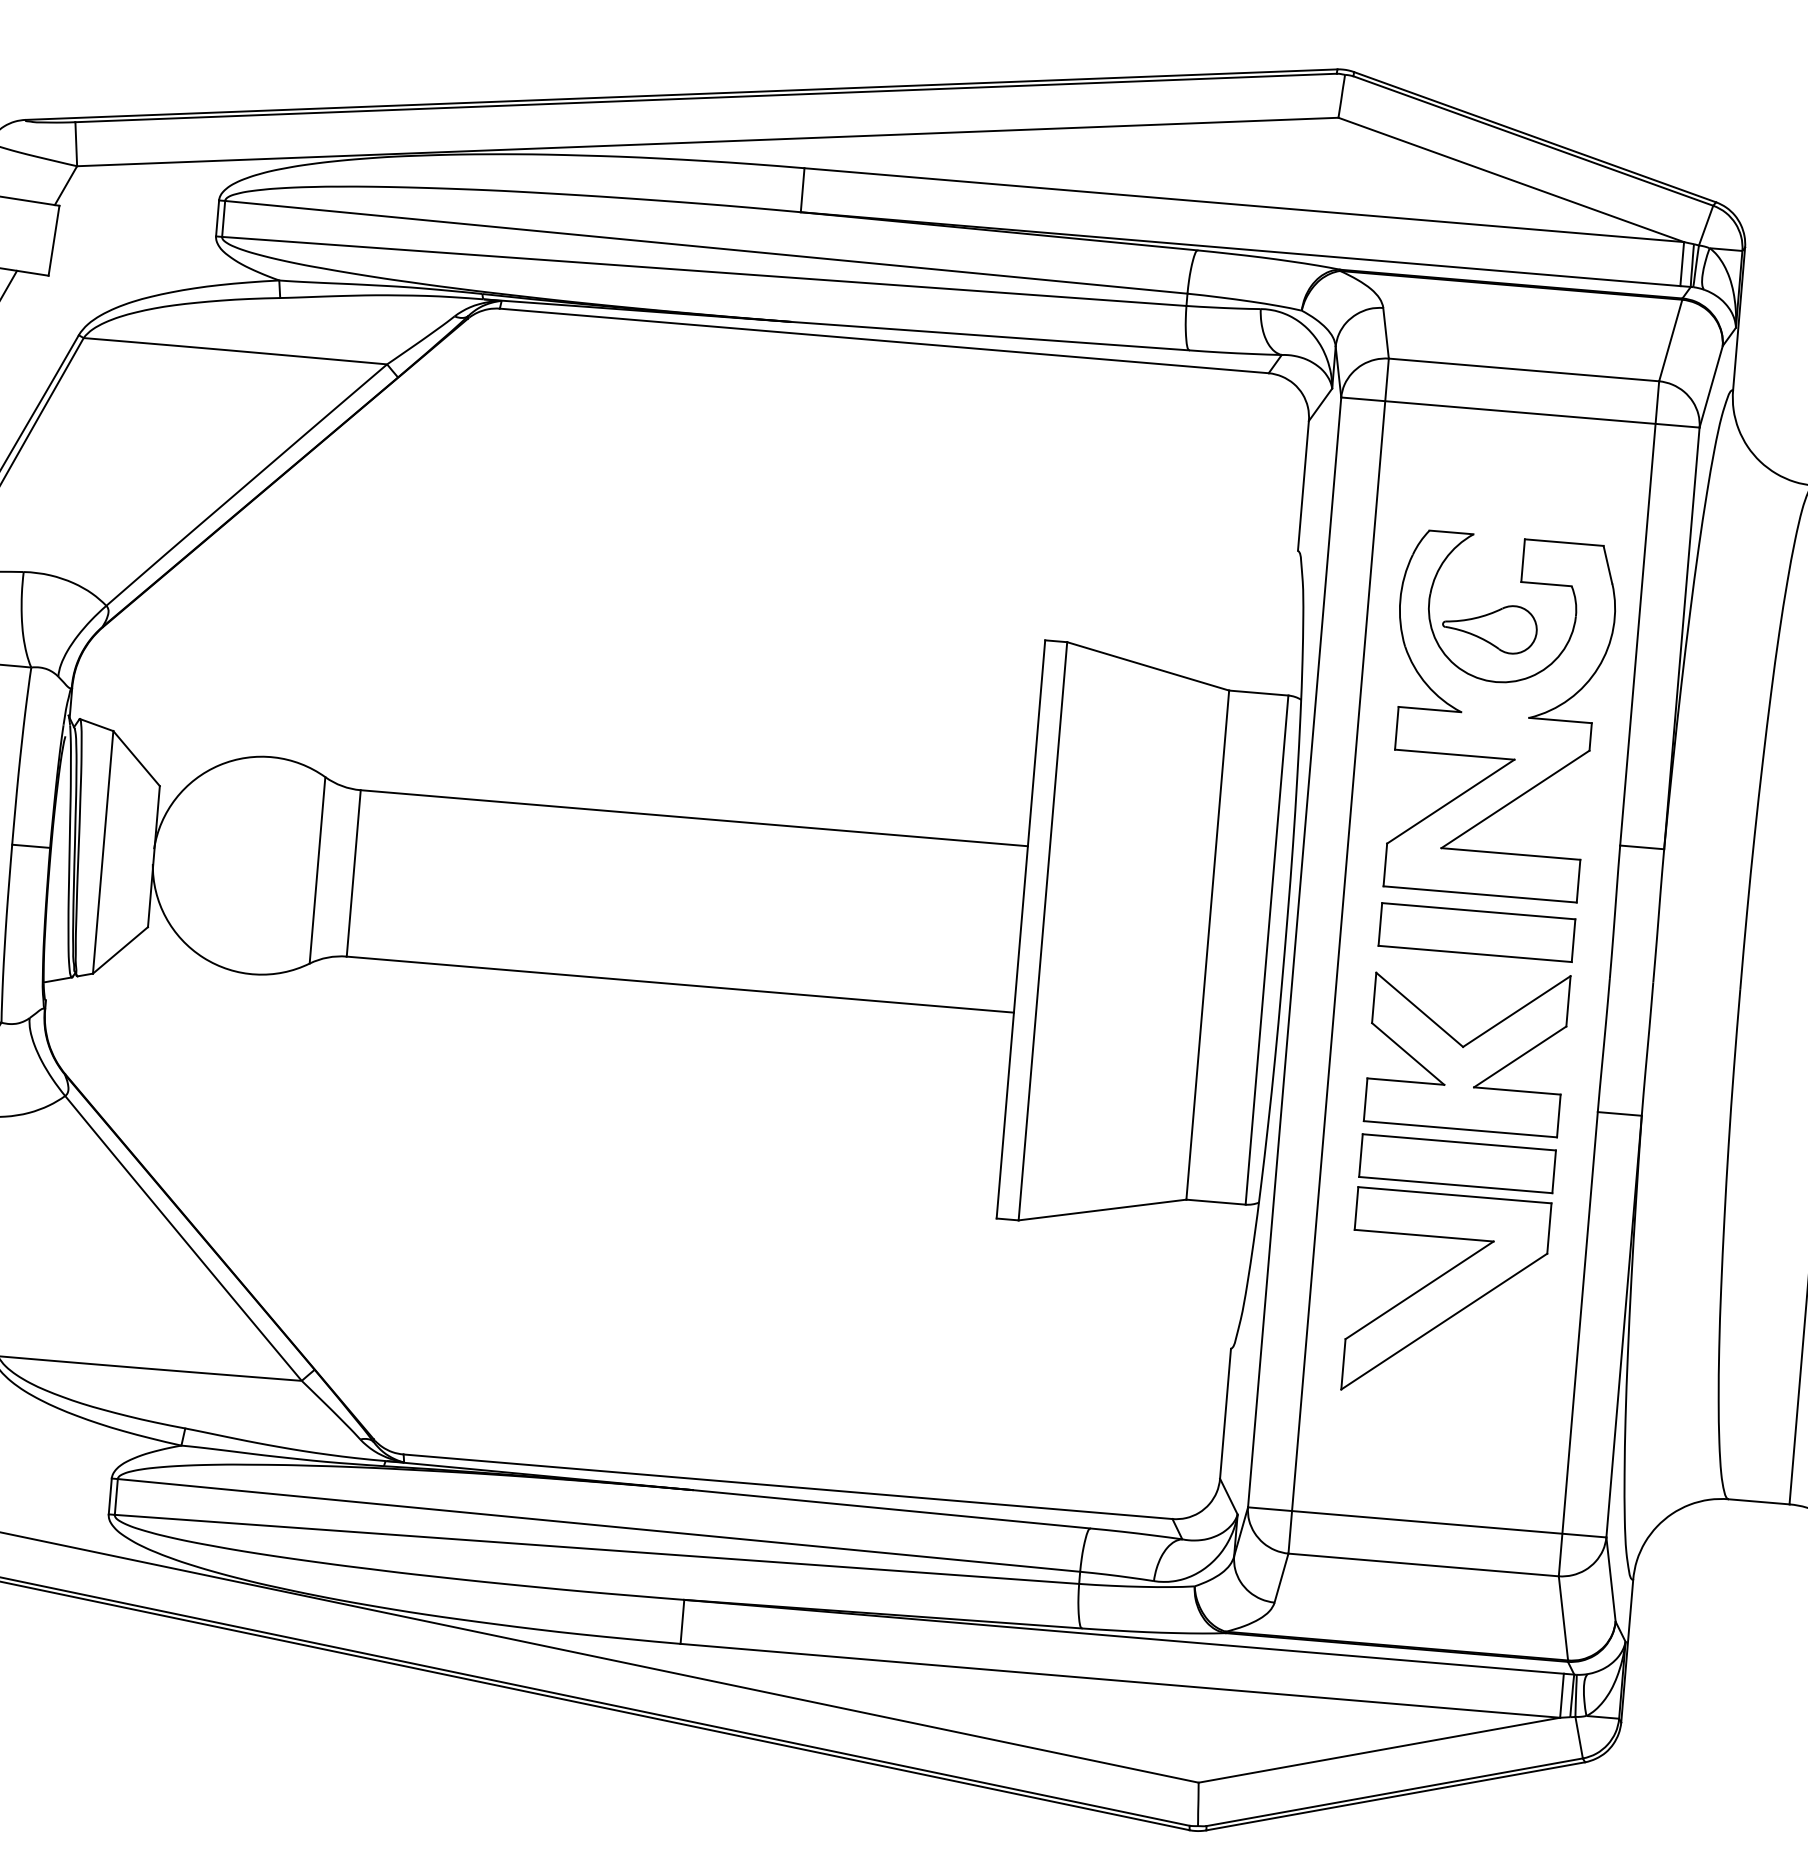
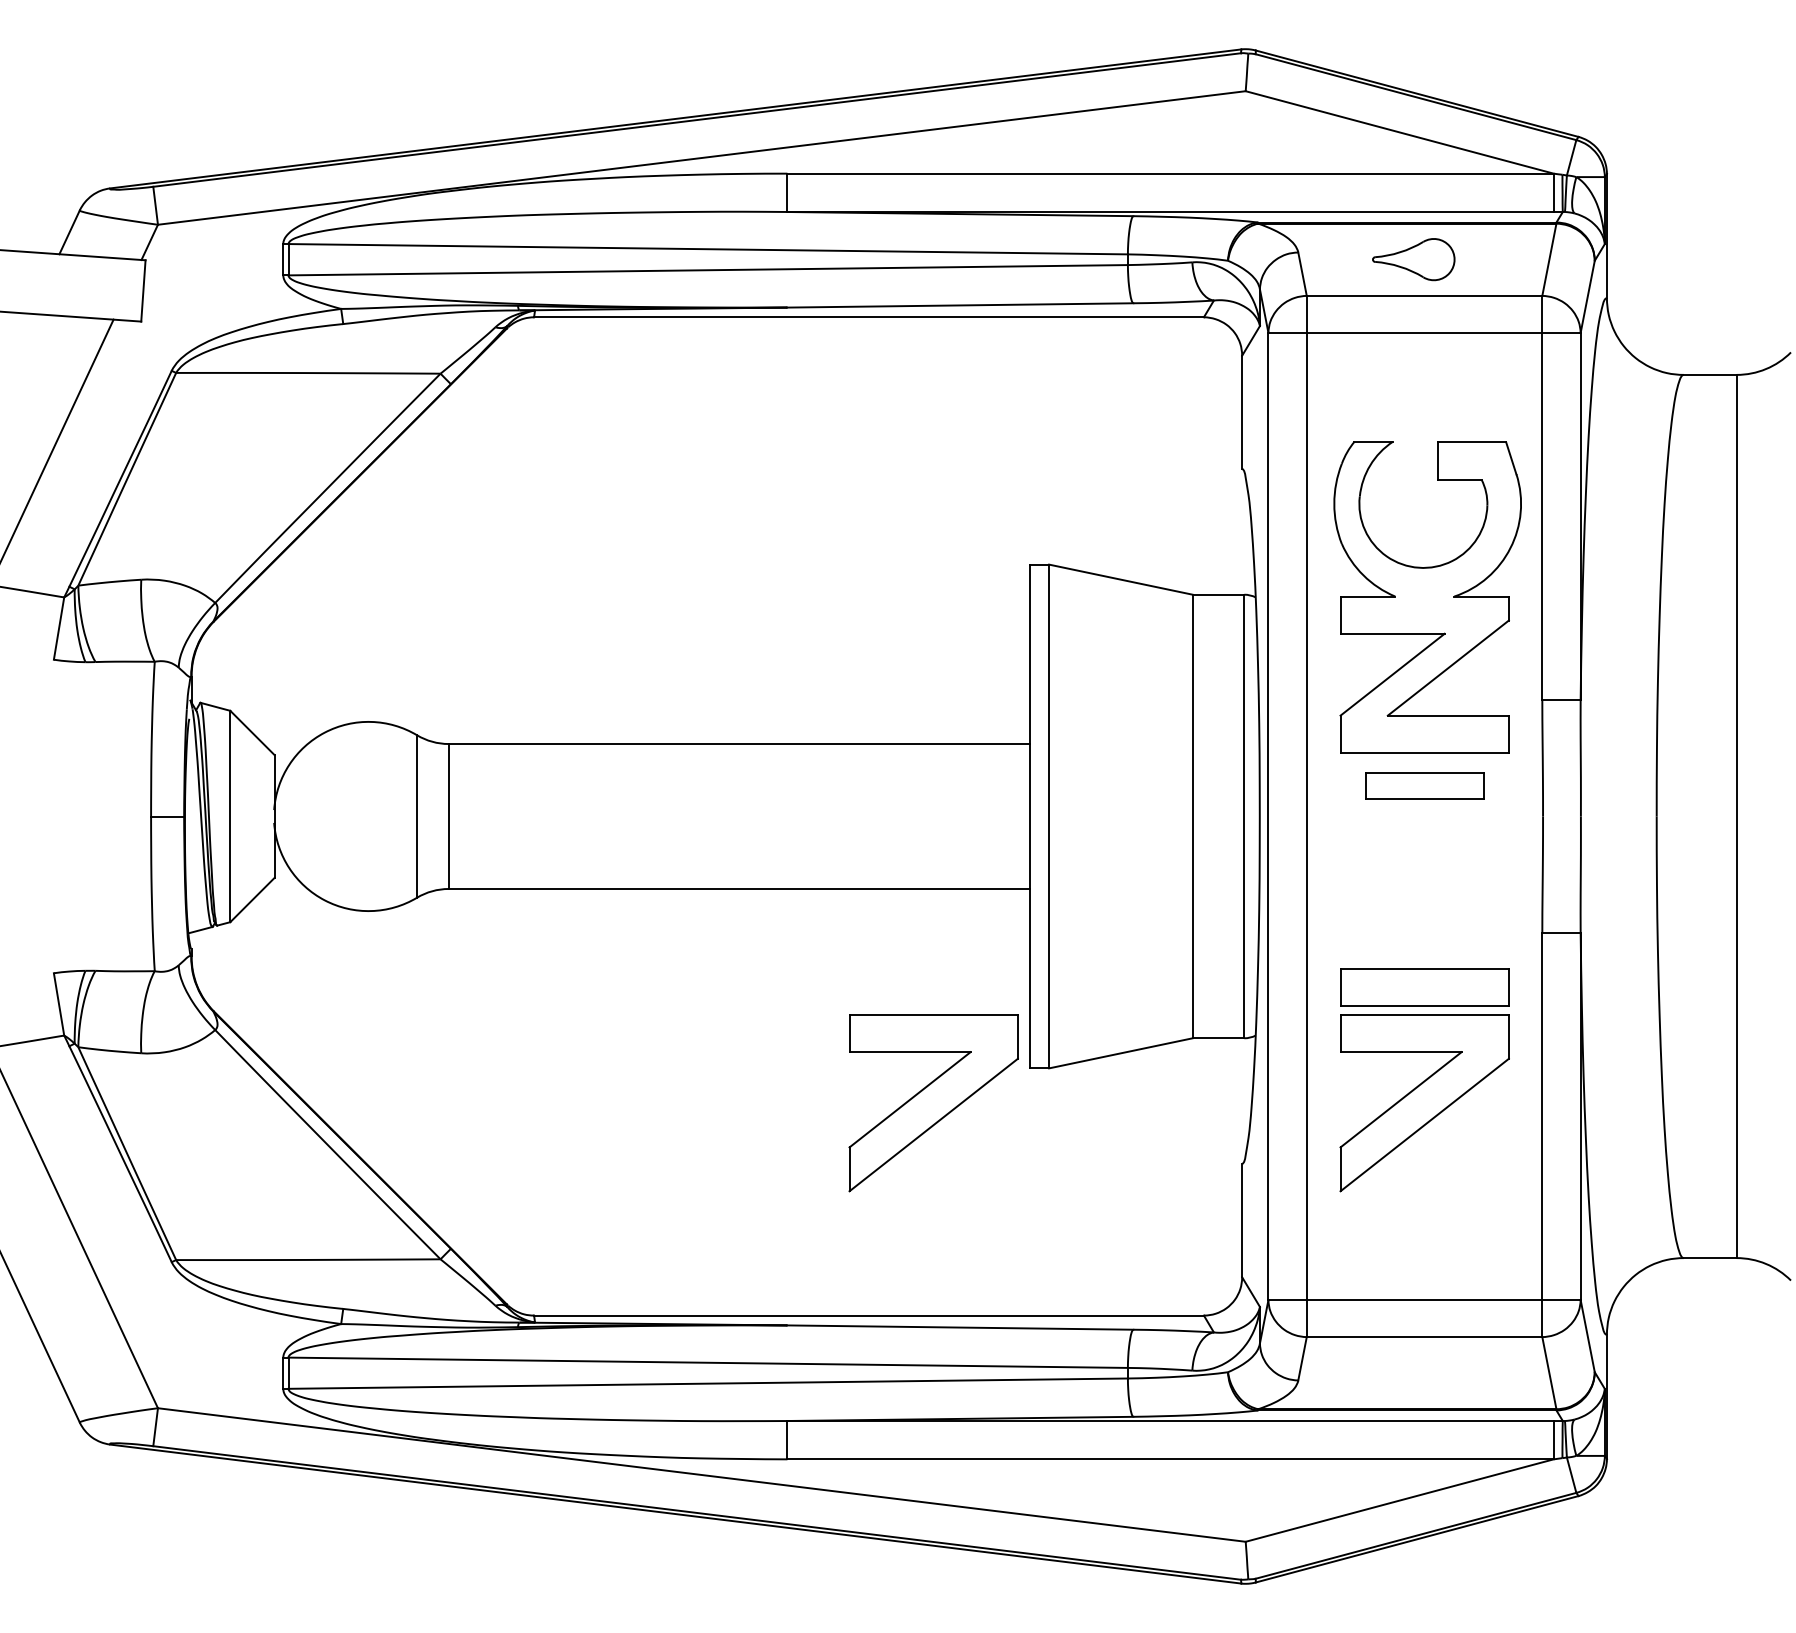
part: (1489, 627) -> (1413, 259), moved
part: (1476, 931) -> (1424, 785), size x0.7
part: (1467, 1047) -> (1424, 886), removed
part: (882, 1249) -> (933, 1103), added

